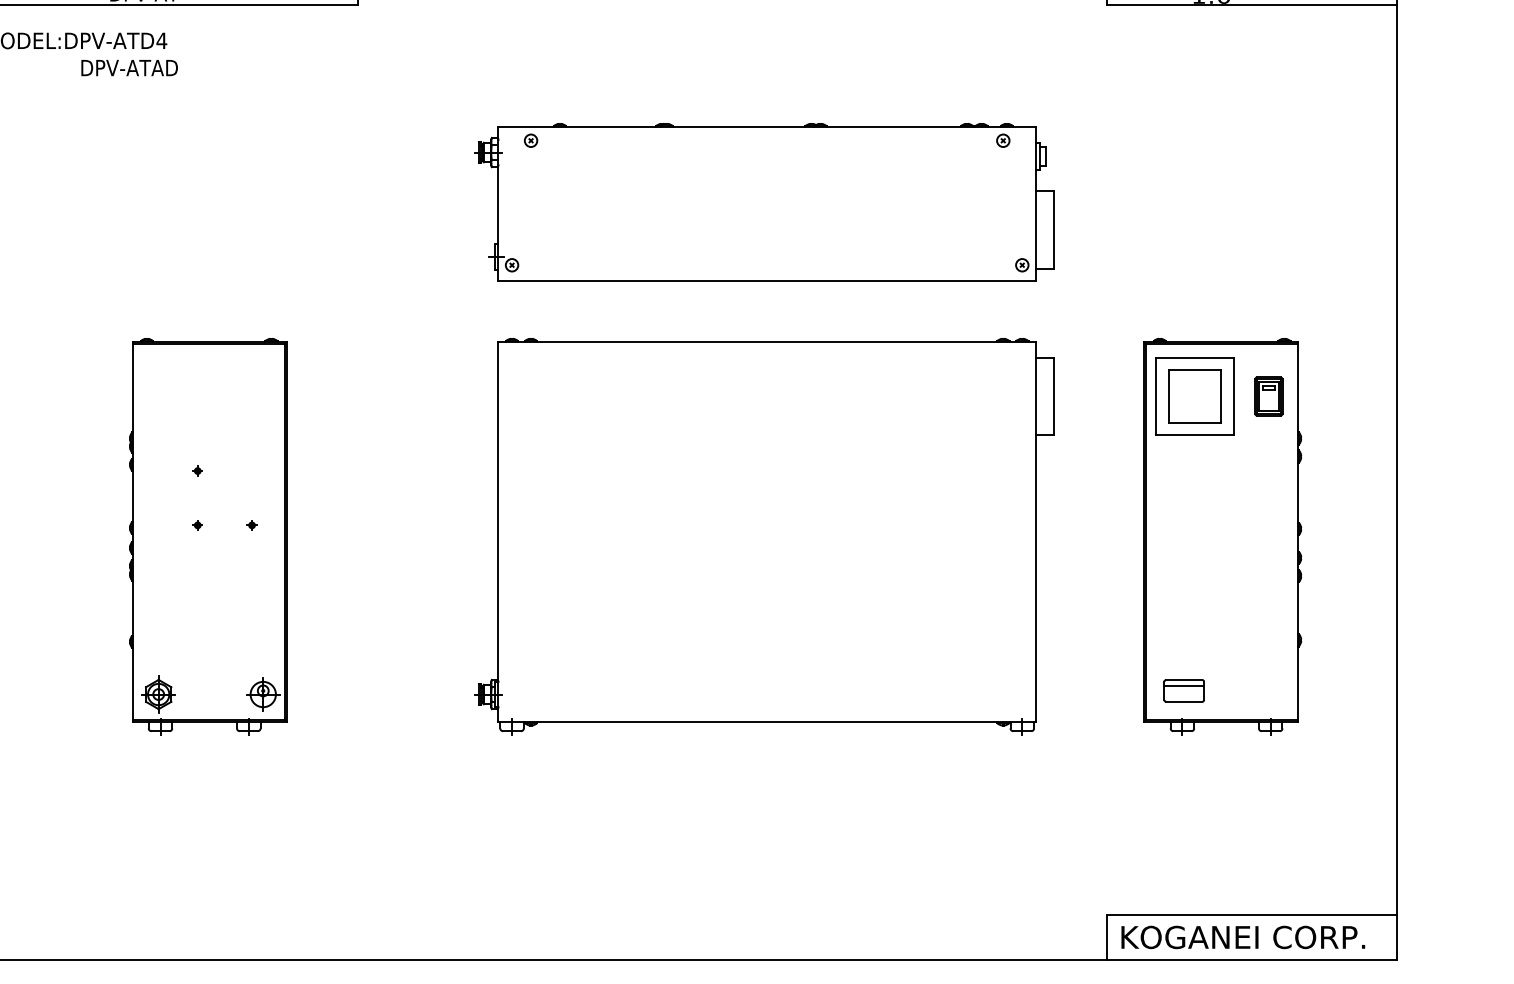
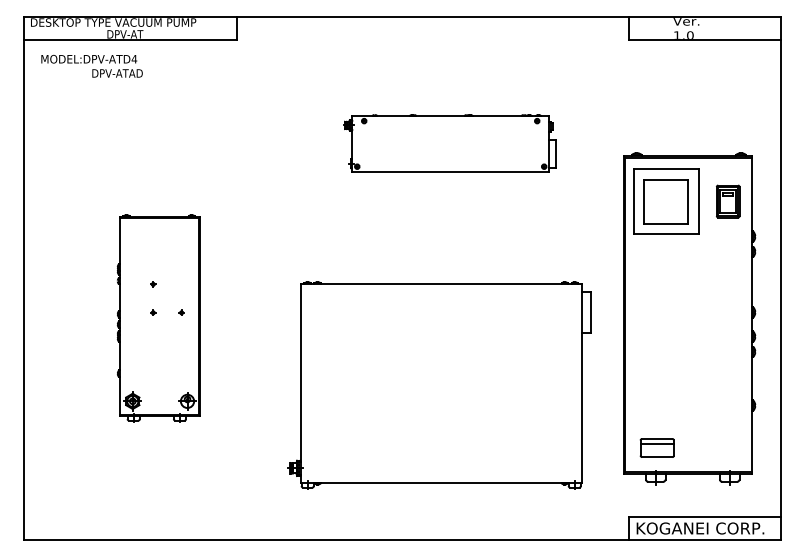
part: (763, 201) -> (449, 143), size x0.7
part: (763, 536) -> (439, 385), moved
part: (1222, 536) -> (689, 318), size x1.6

